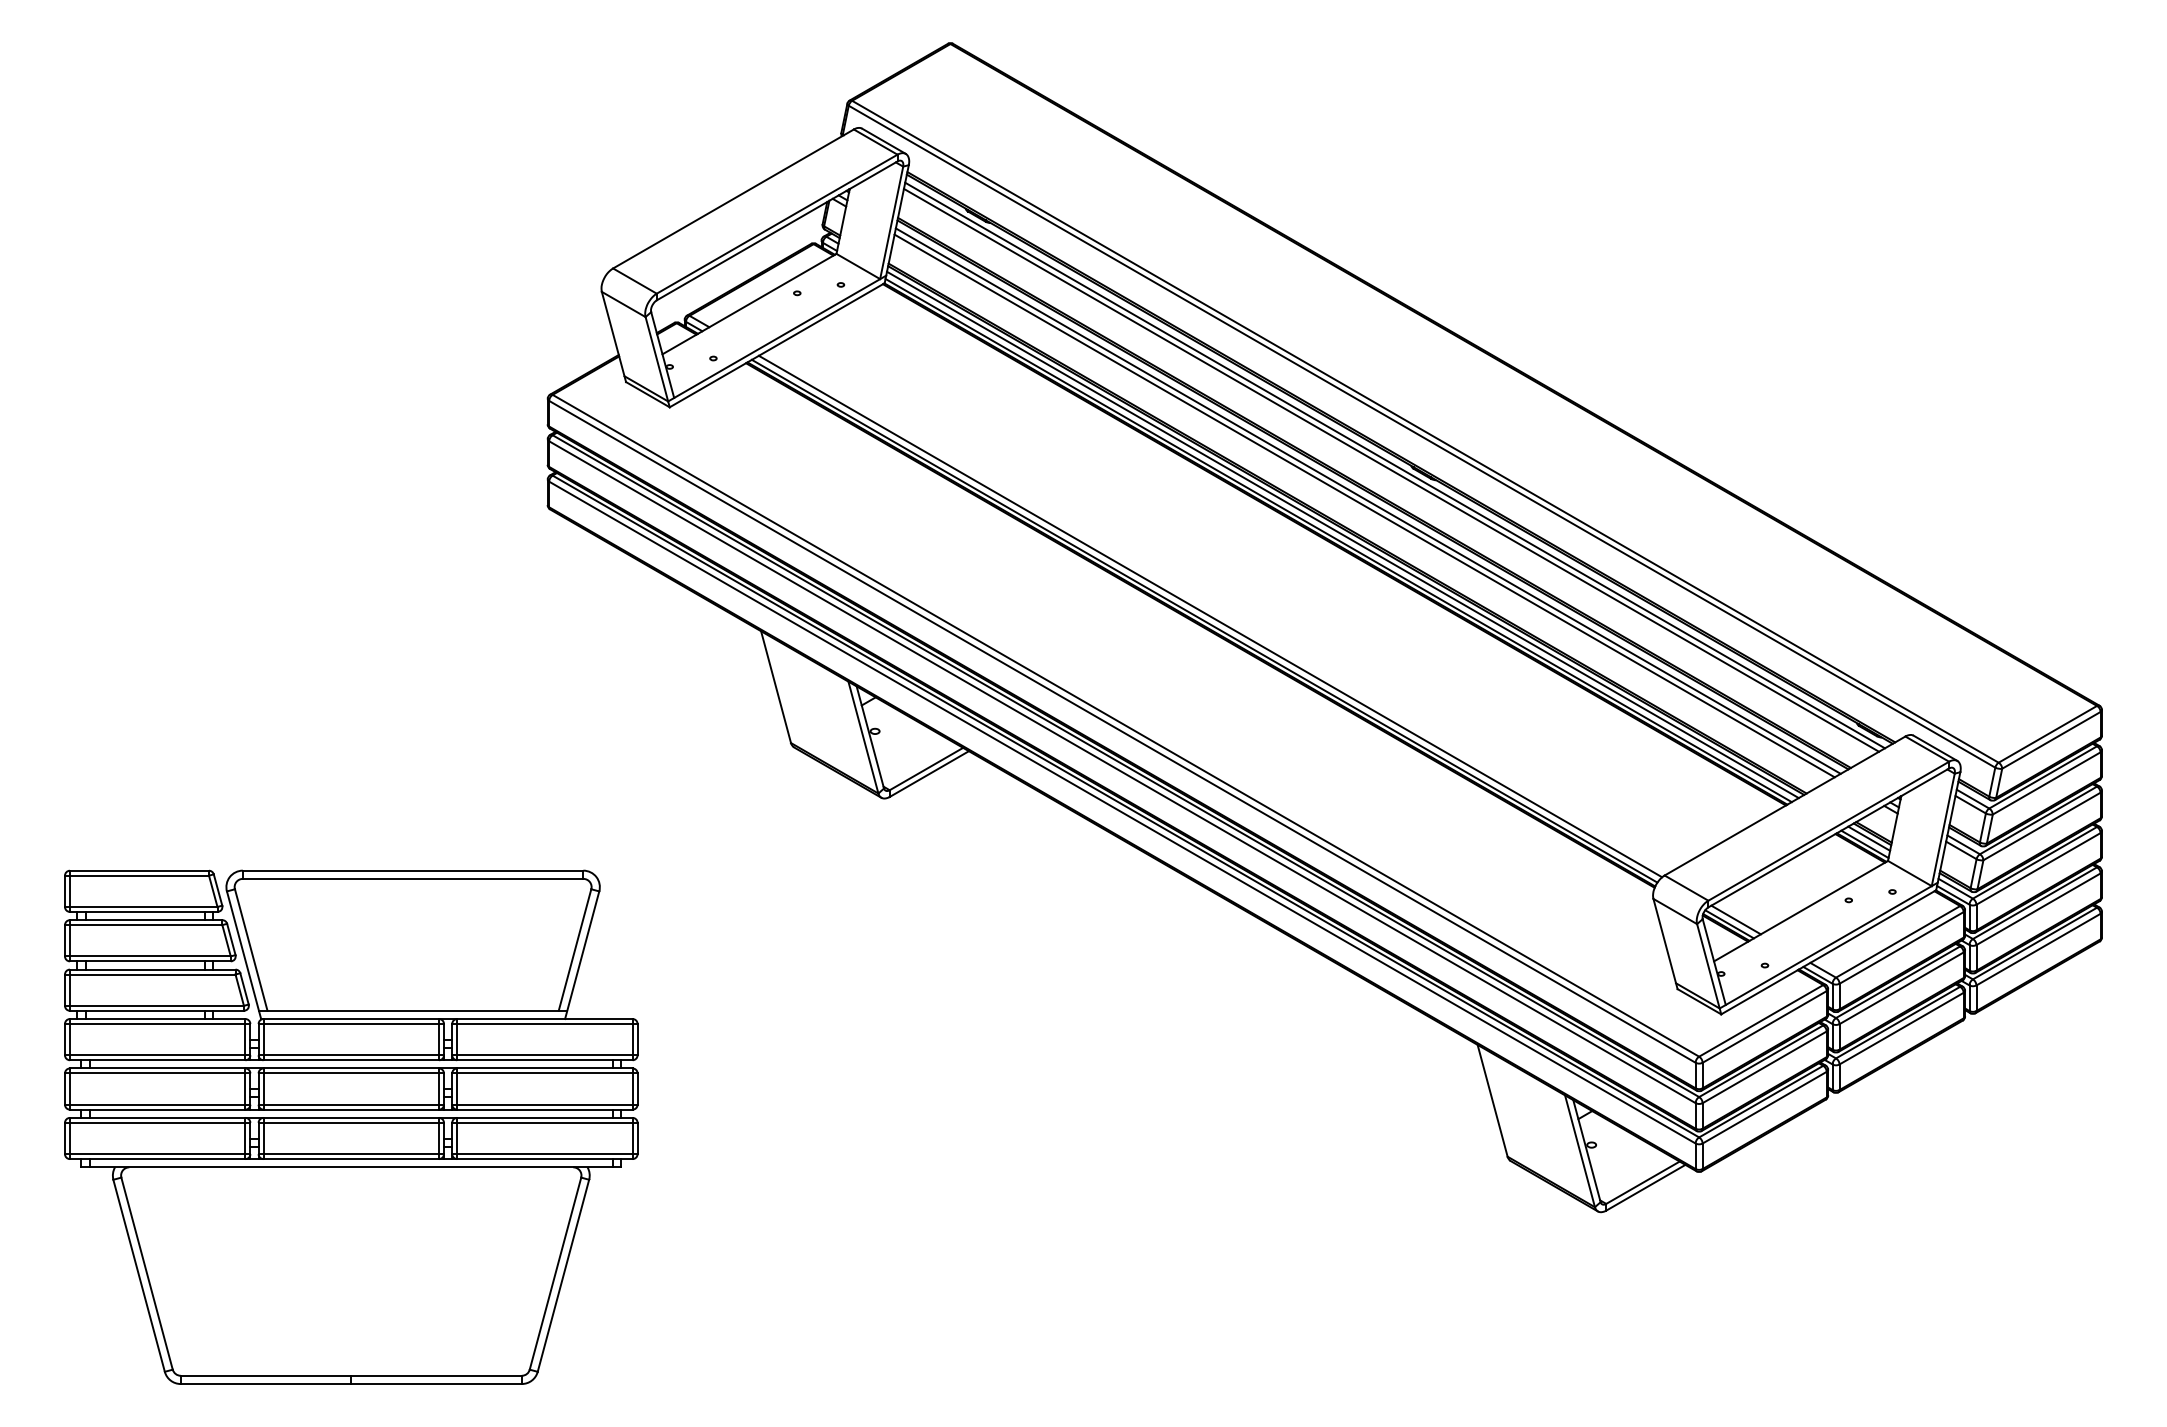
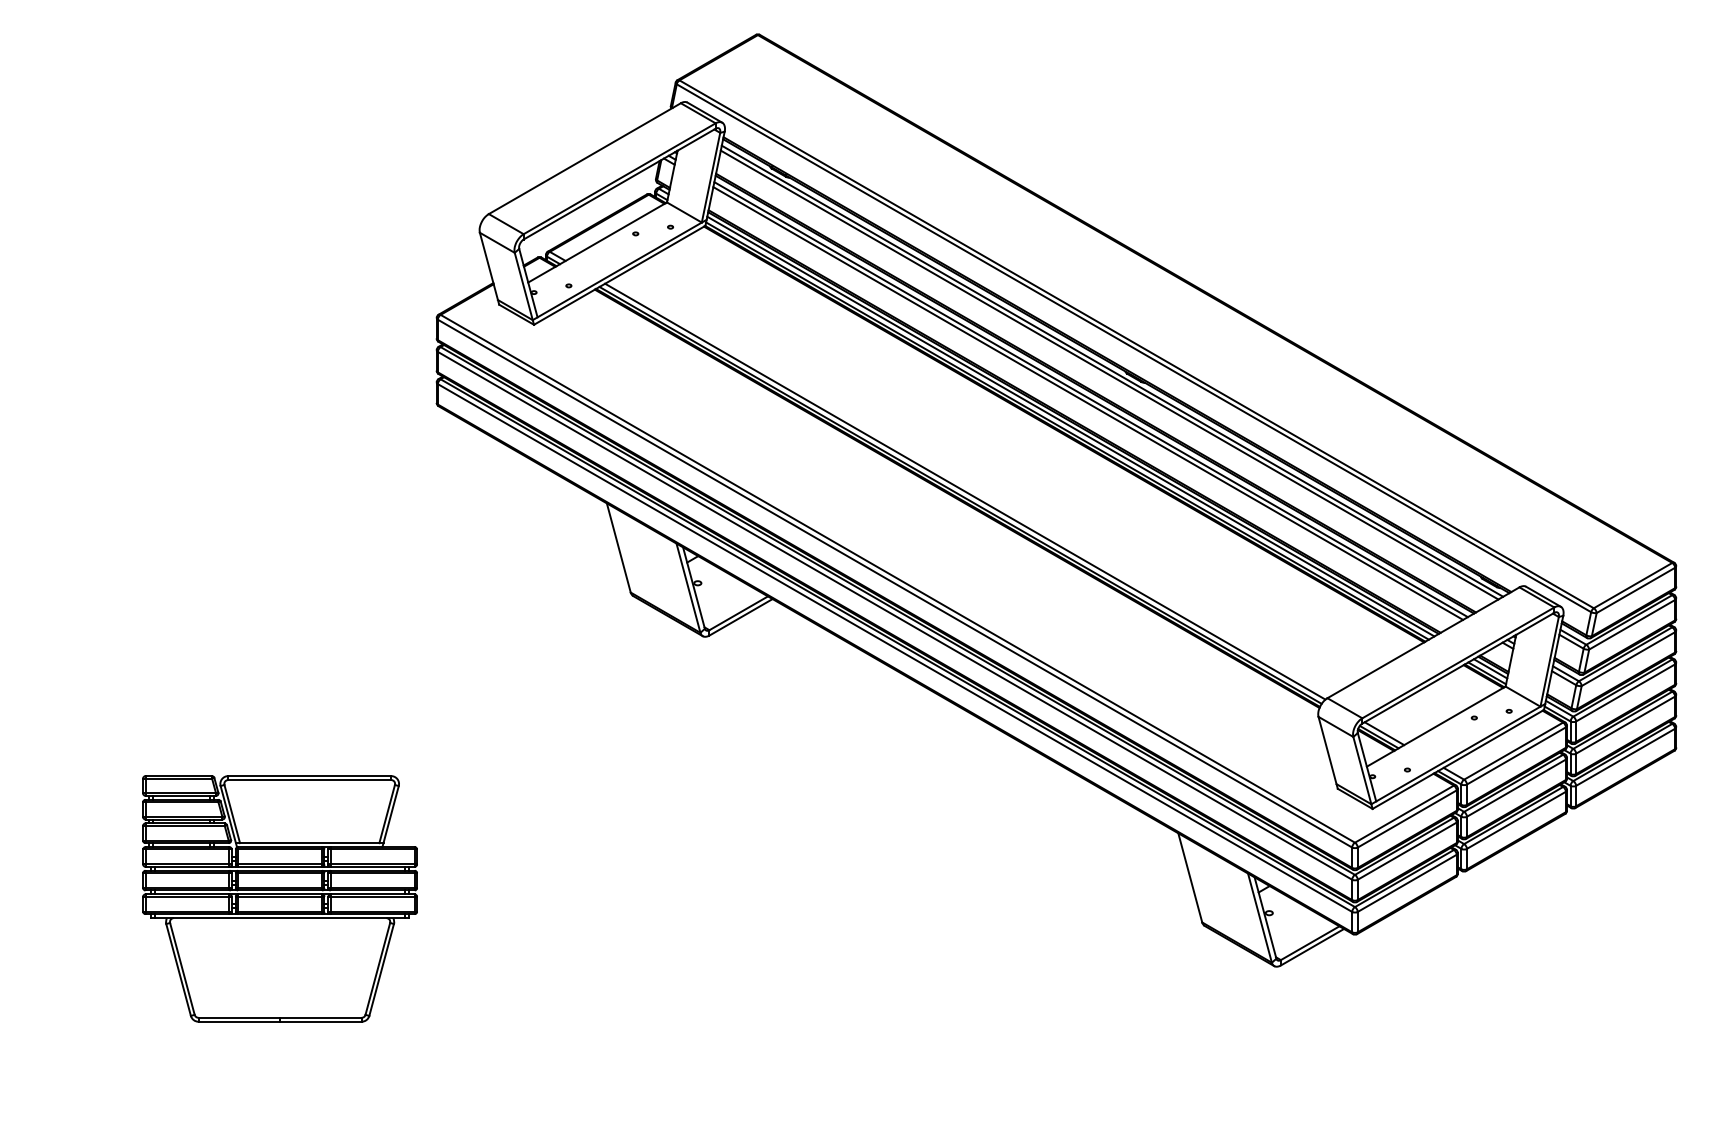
part: (351, 1126) -> (280, 898), size x0.6

